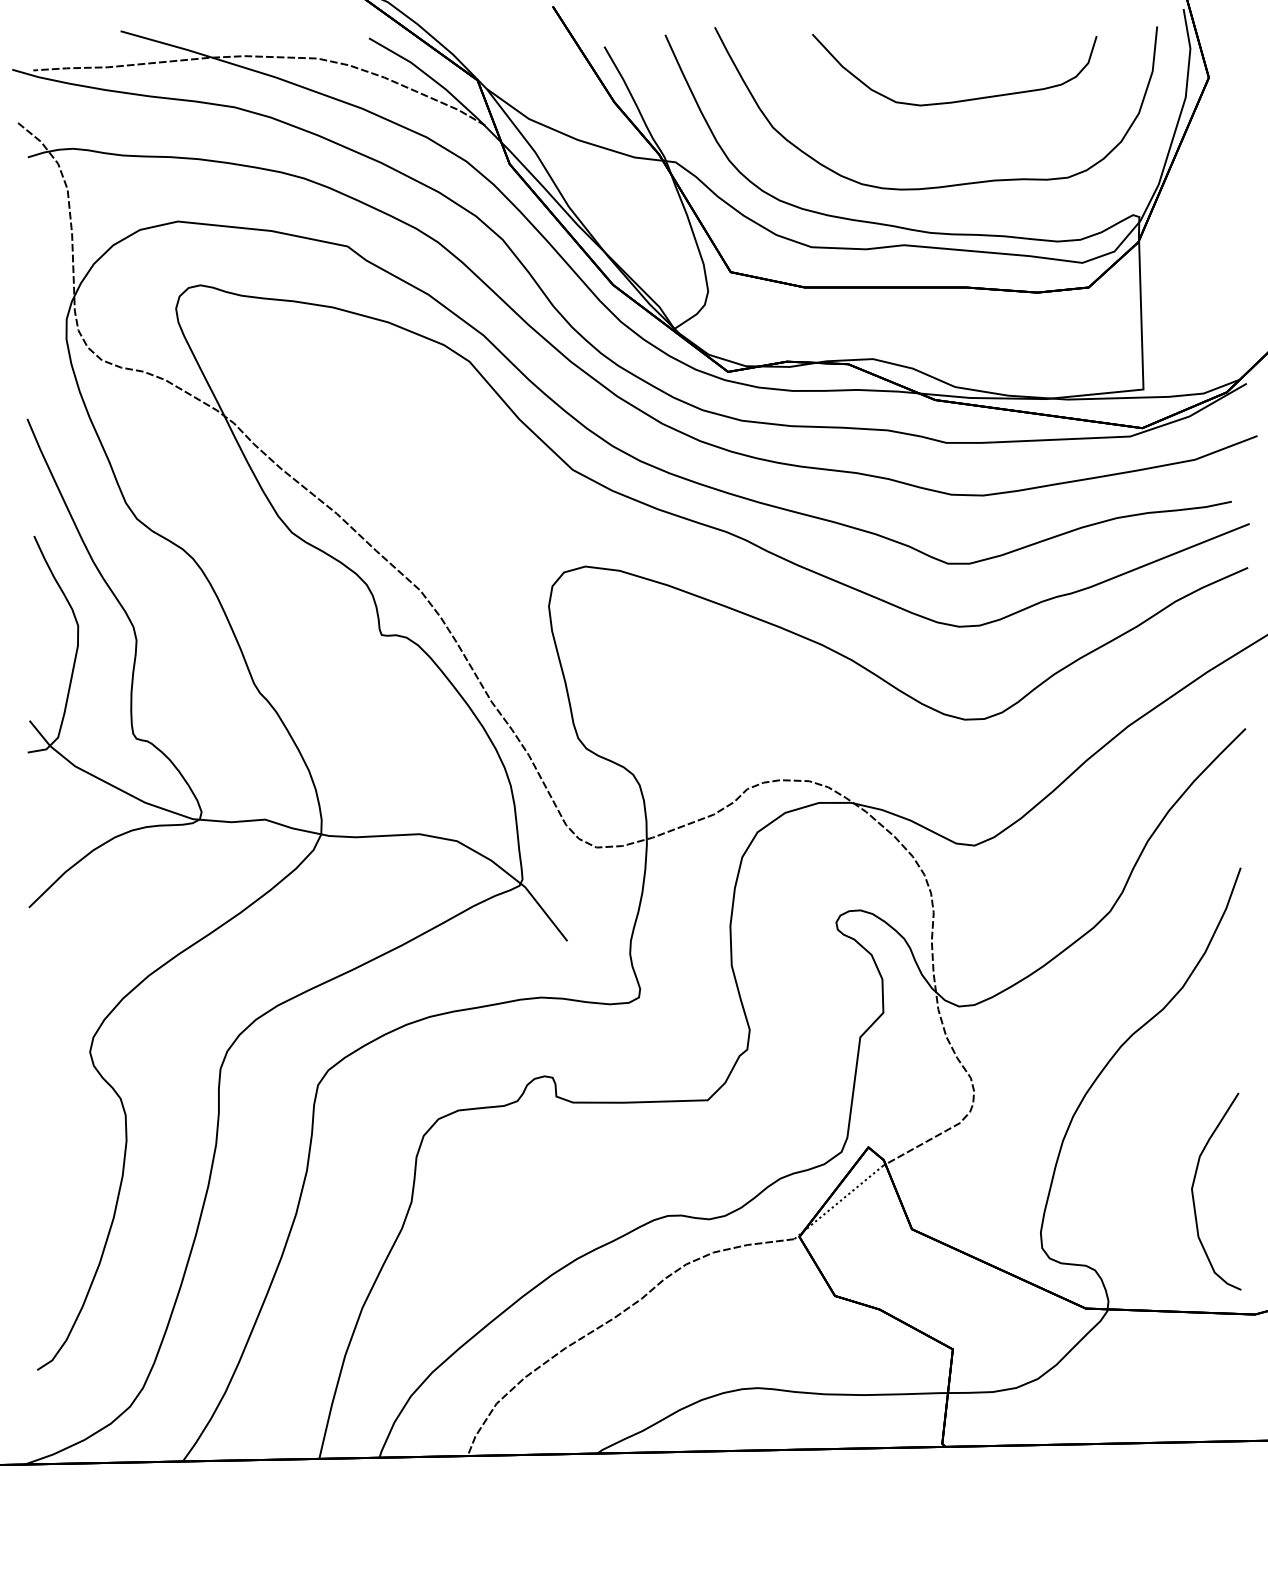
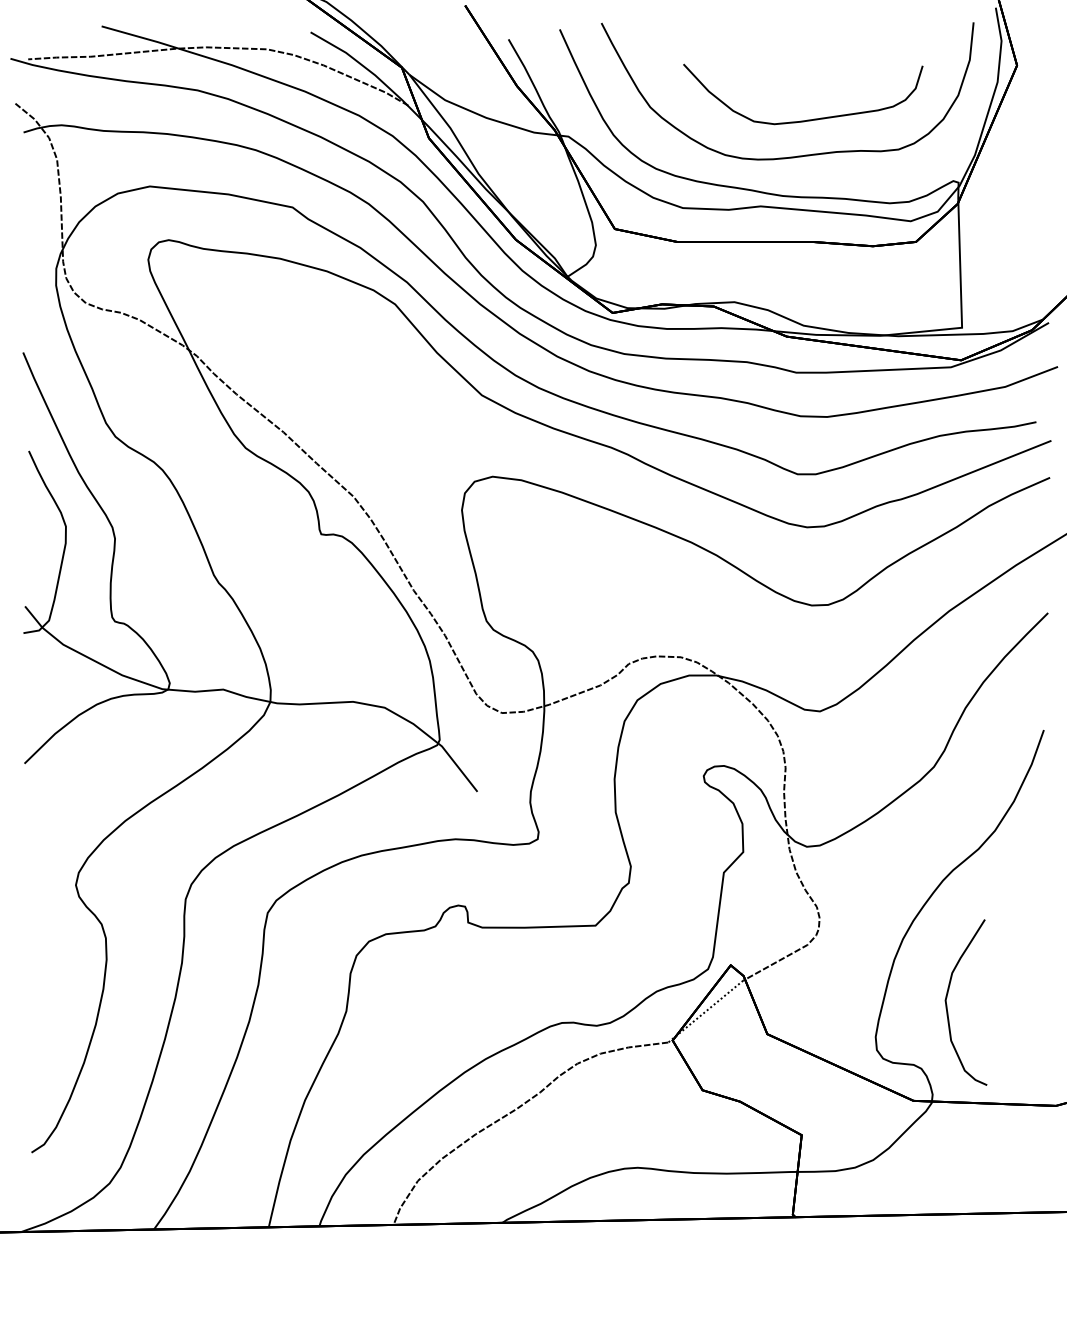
curve: (957, 100) -> (805, 119), moved
curve: (1193, 1191) -> (946, 1002), moved

